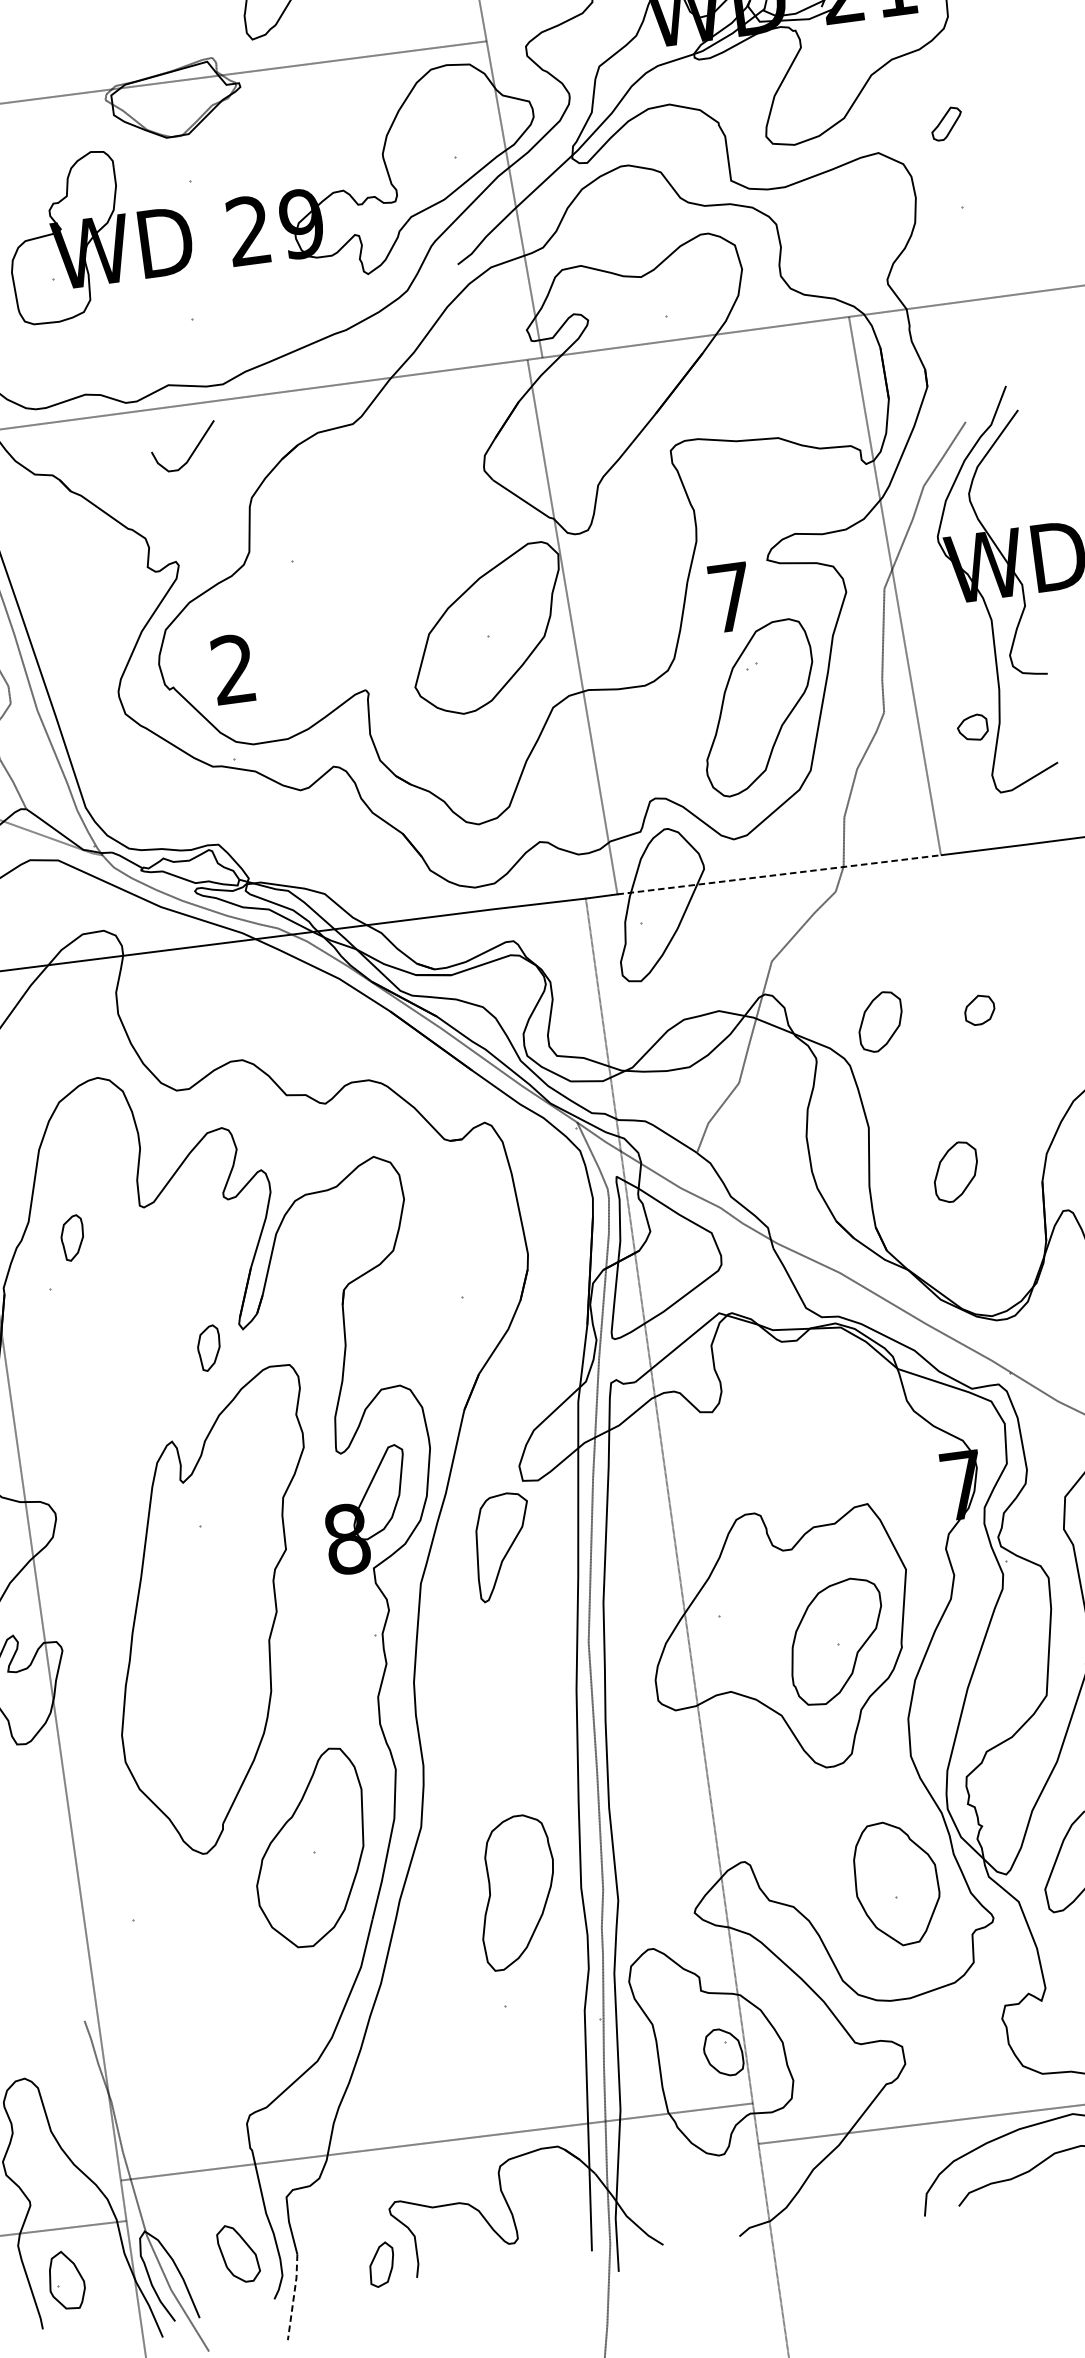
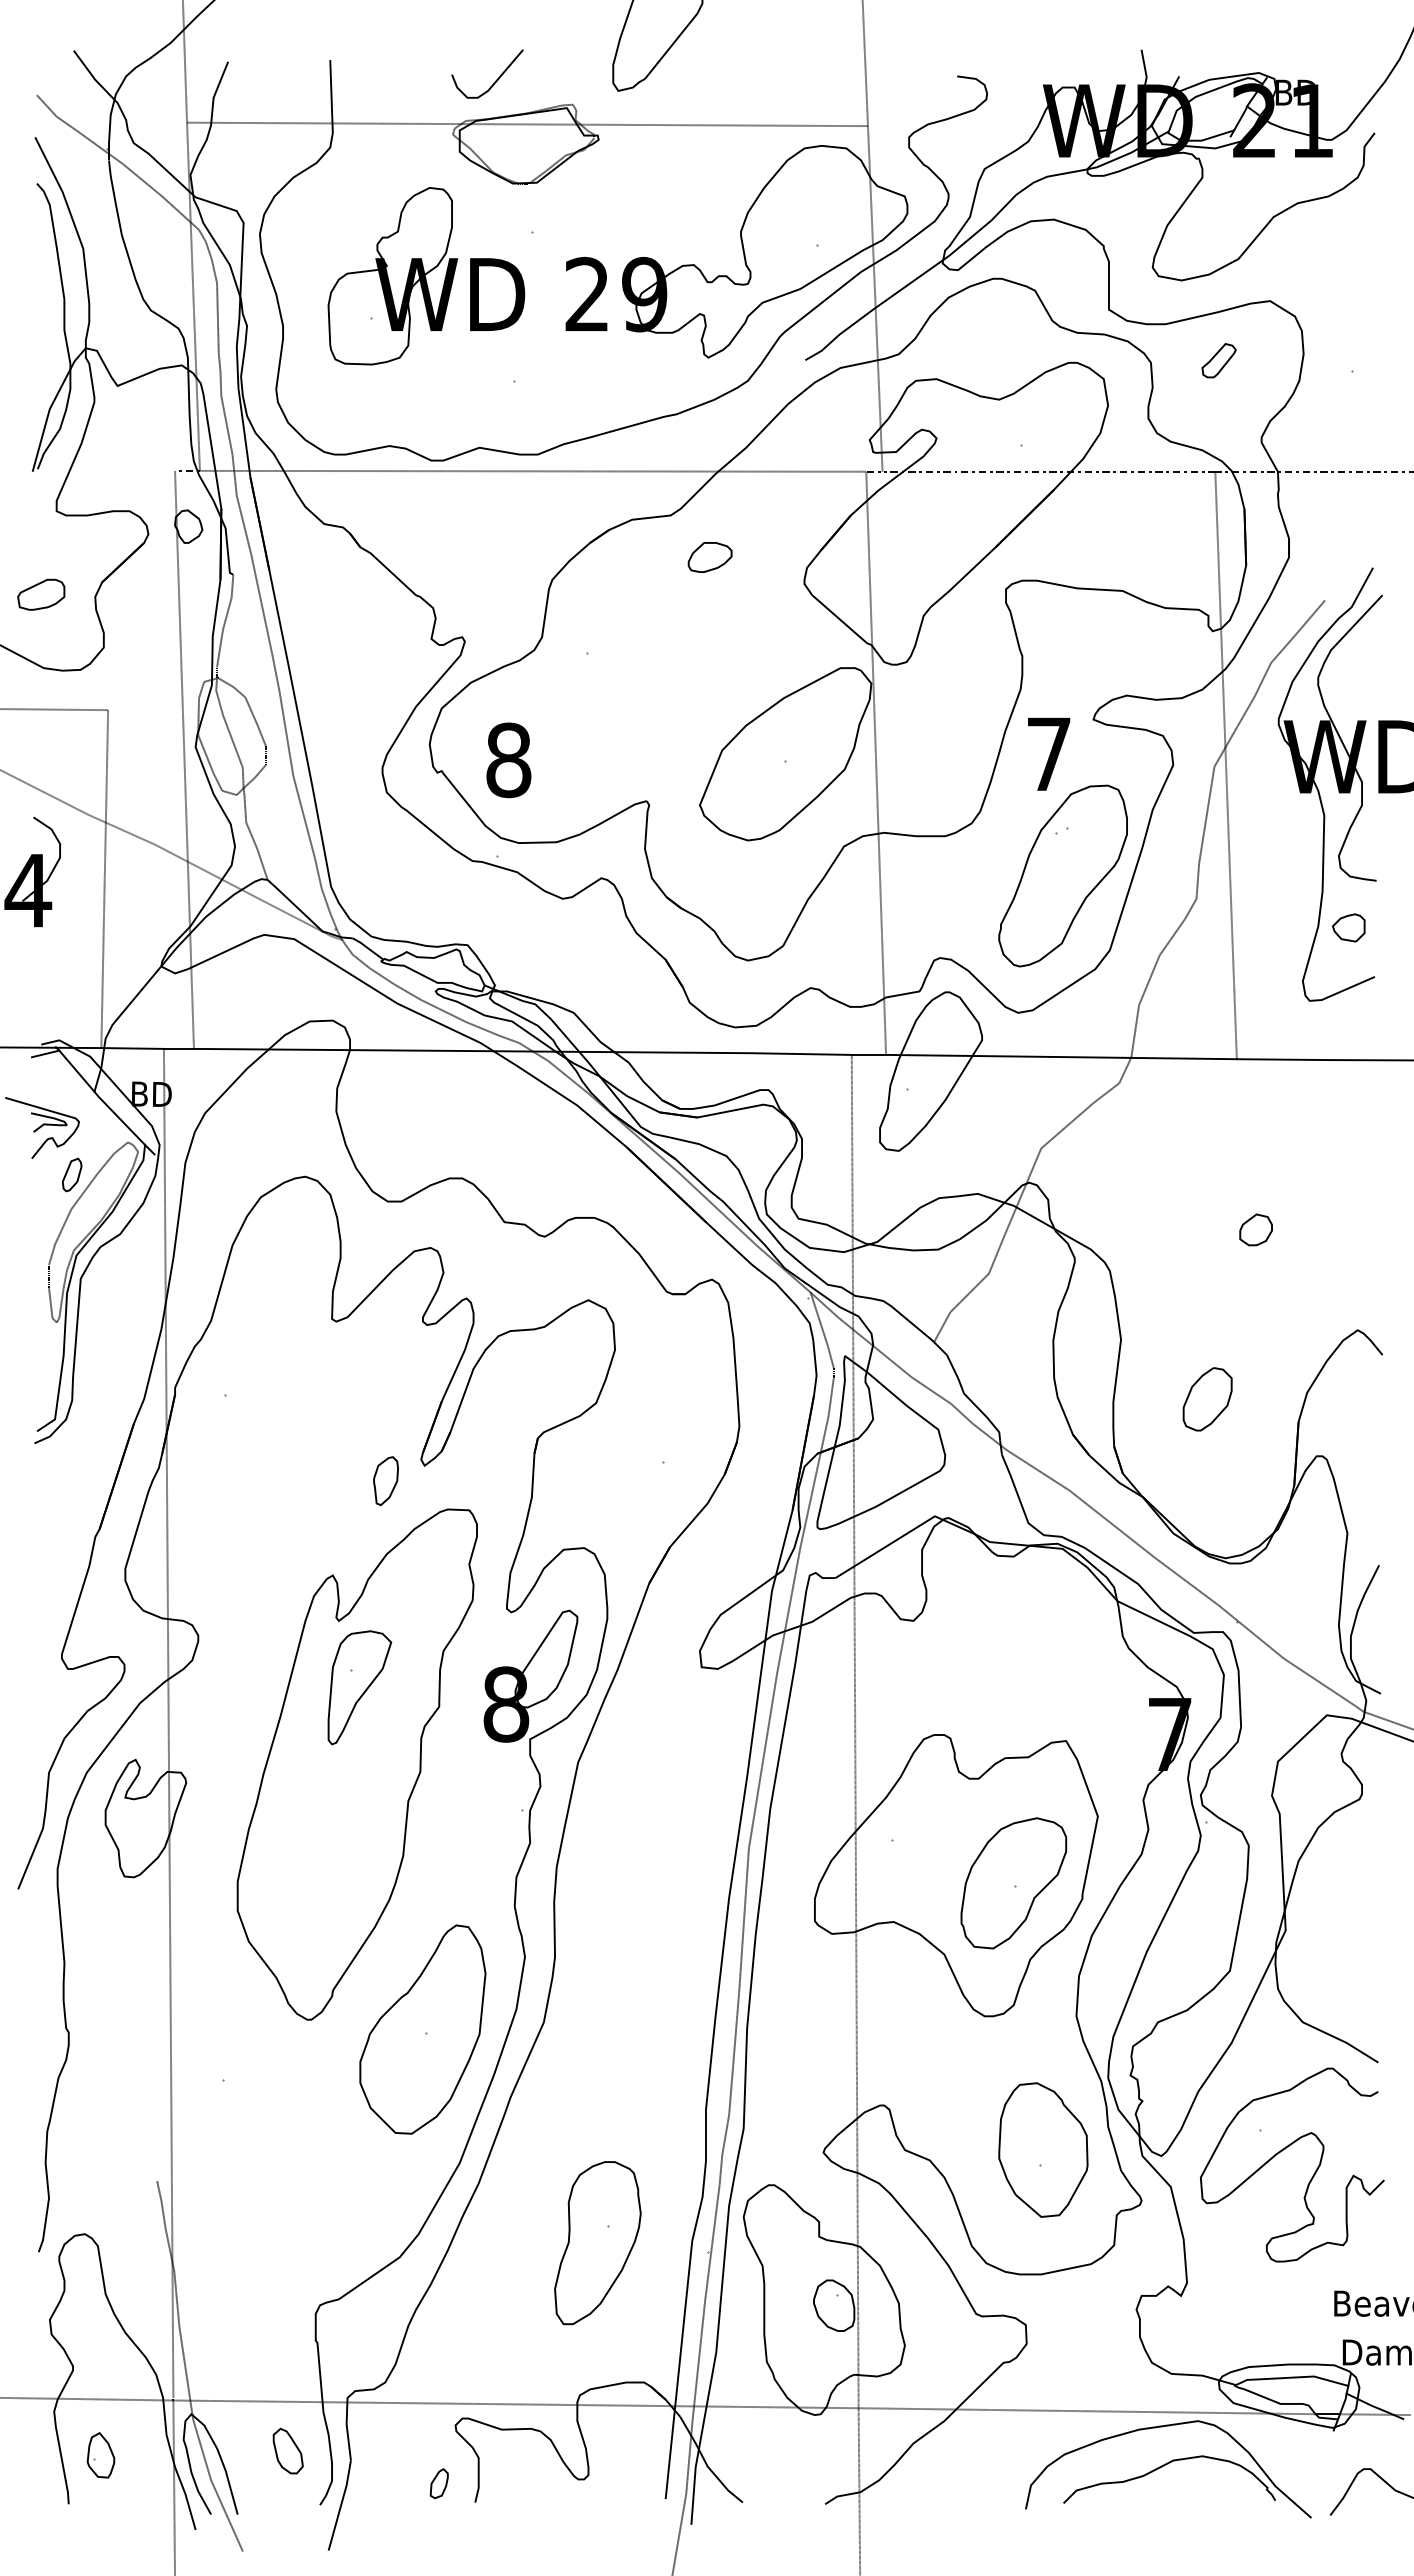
part: (946, 123) -> (1218, 360), moved
curve: (192, 452) -> (495, 80), moved
part: (393, 458) -> (709, 557), added
text: (233, 669) -> (508, 760), 2 -> 8
part: (972, 727) -> (1348, 927), moved
line: (779, 875) -> (1061, 1057), dashed -> solid
part: (880, 1021) -> (1148, 1228), removed
part: (72, 1237) -> (255, 1343), removed
part: (503, 1546) -> (359, 1687), moved
part: (516, 1892) -> (597, 2243), moved
line: (436, 2142) -> (515, 2404), moved
part: (237, 2253) -> (287, 2450), size x0.71
part: (380, 2264) -> (438, 2483), size x0.62
part: (66, 2280) -> (100, 2455), size x0.71
line: (294, 2297) -> (341, 2505), dashed -> solid

